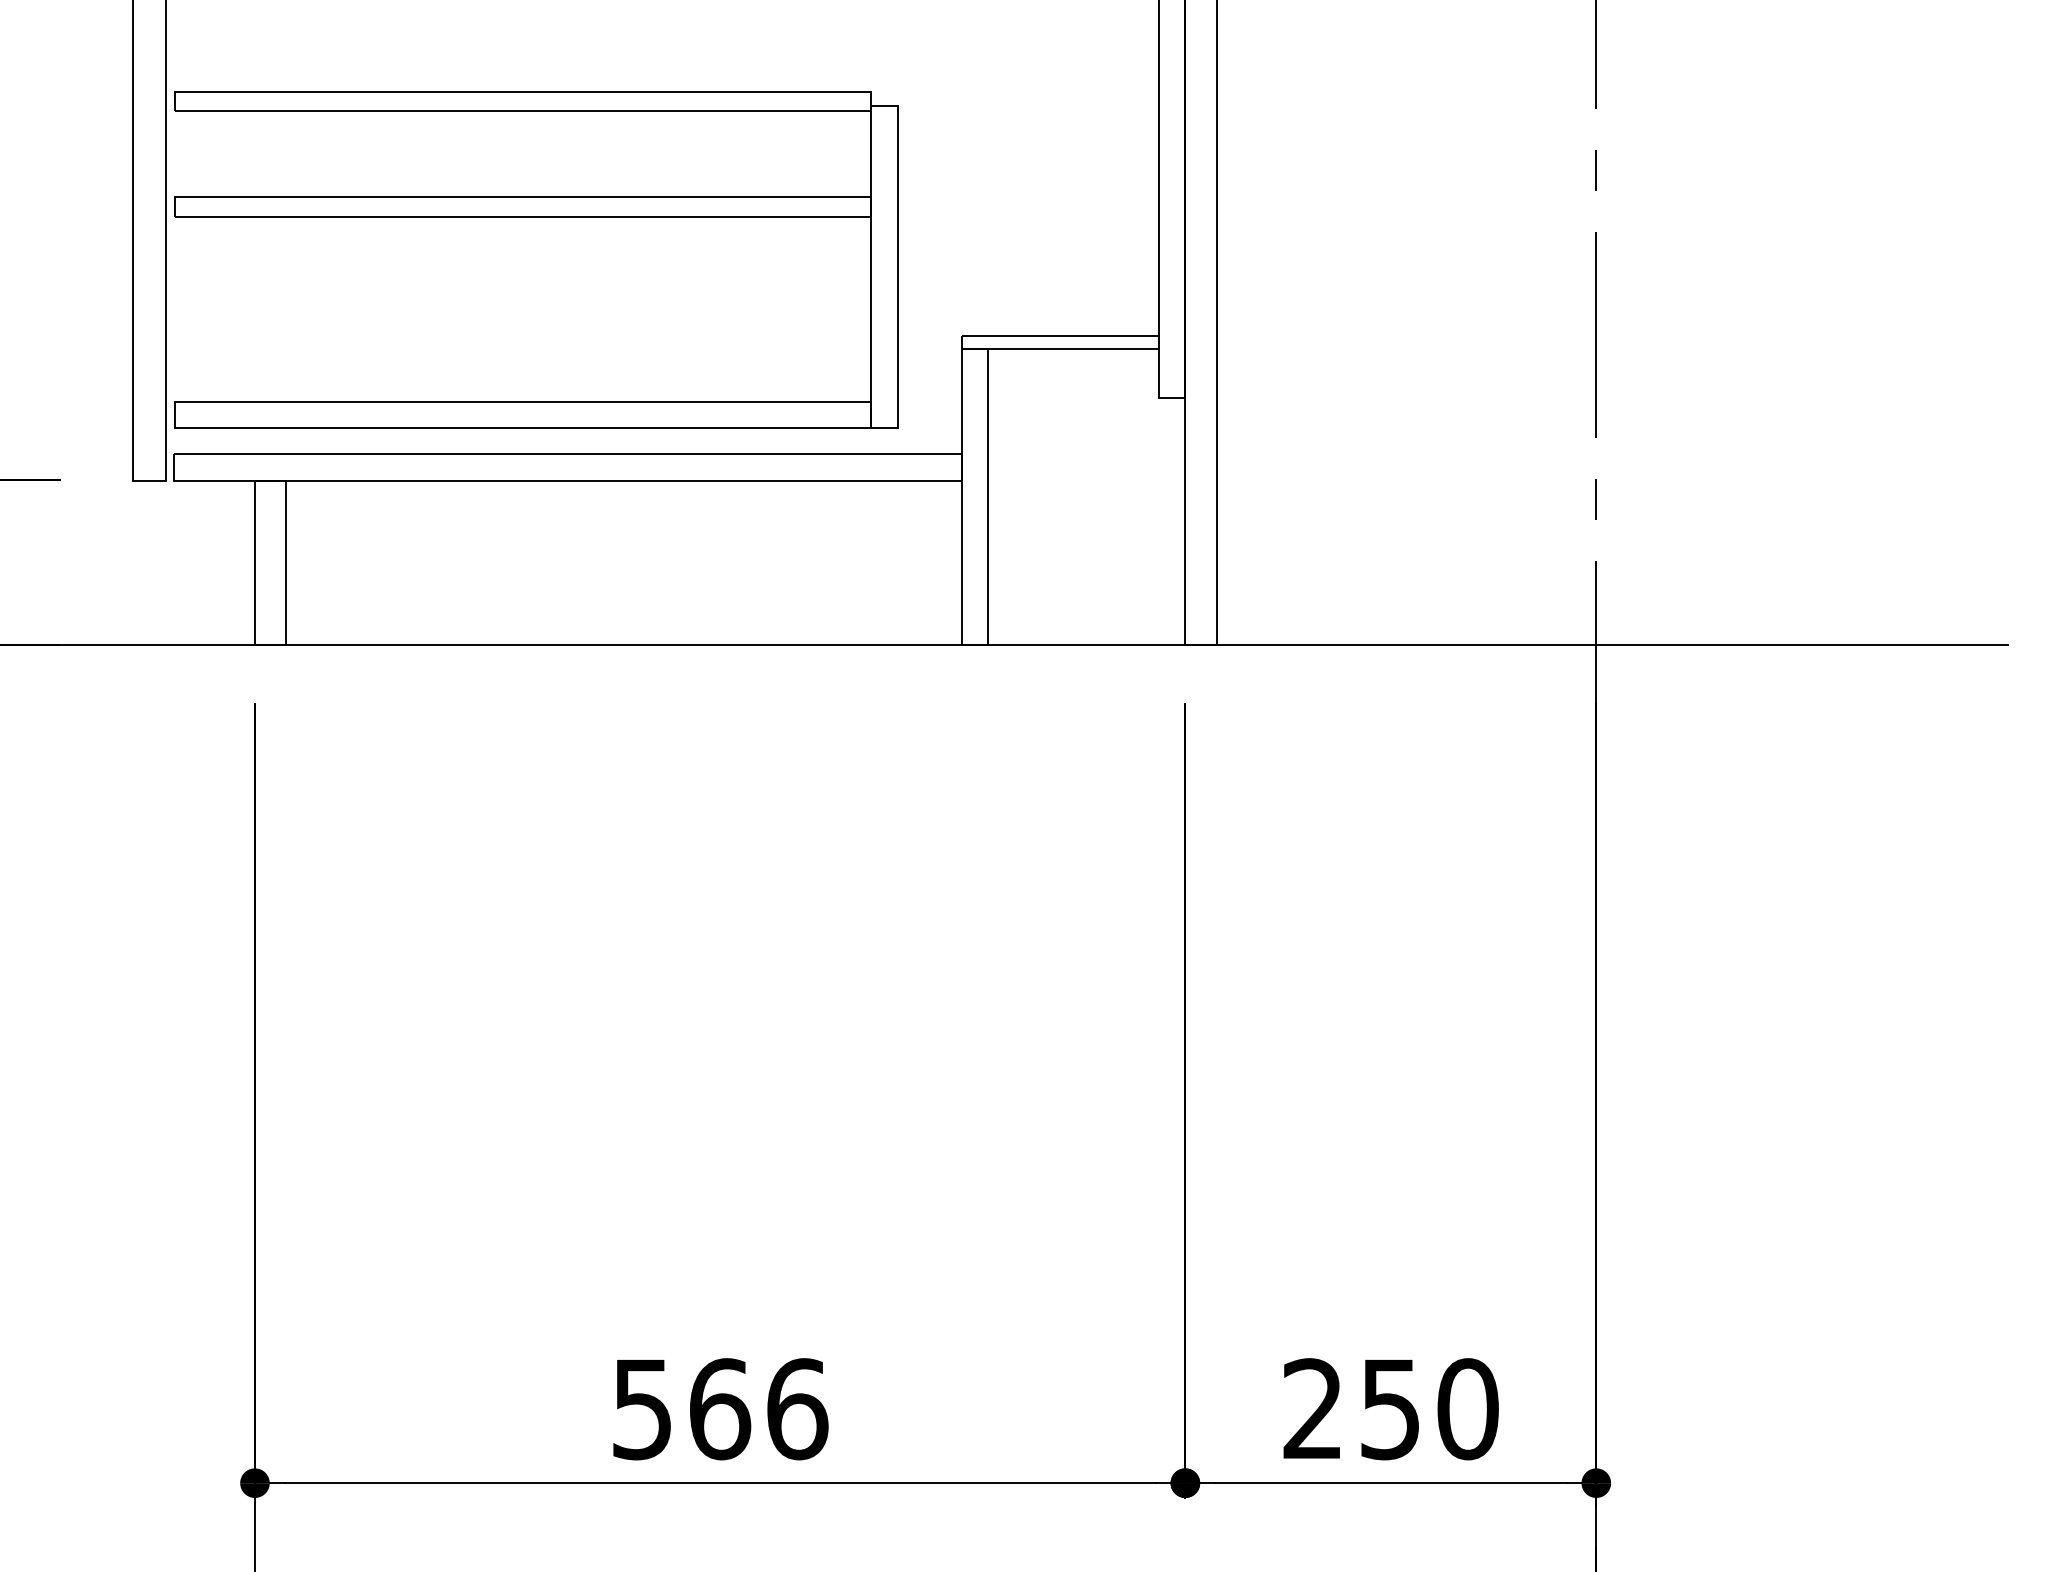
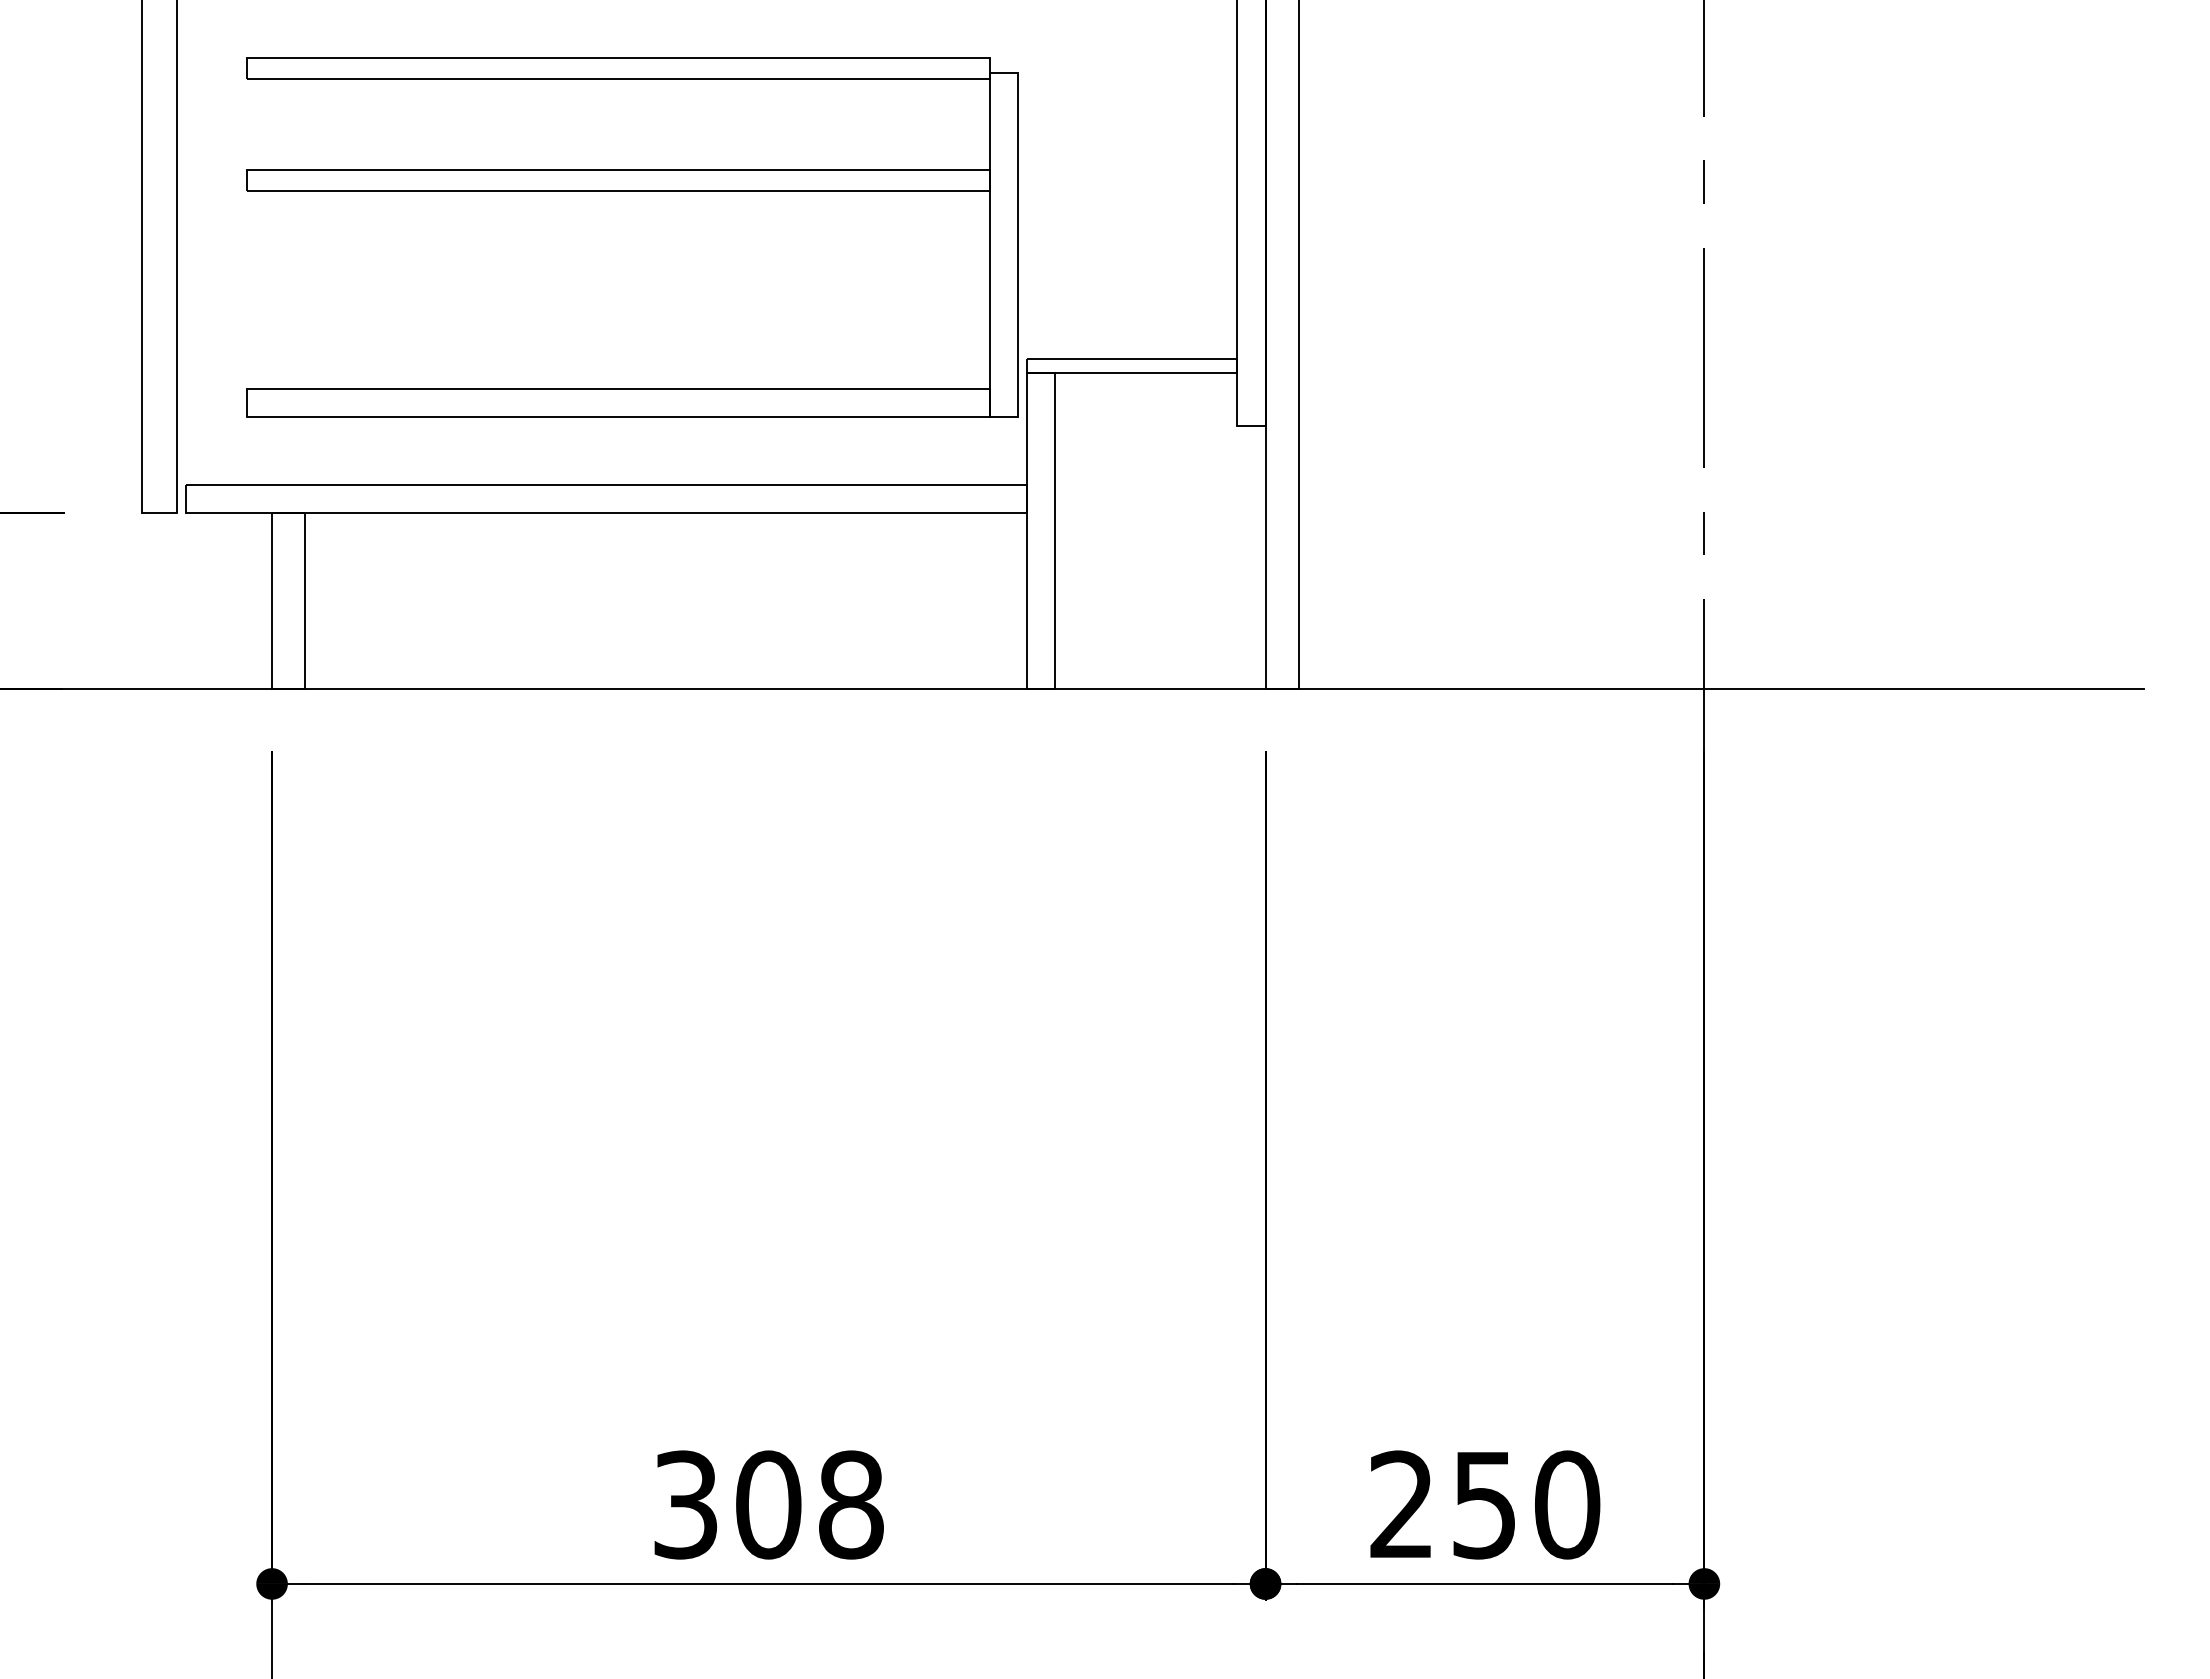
part: (536, 216) -> (632, 191), moved
text: (720, 1408) -> (769, 1504), 566 -> 308

